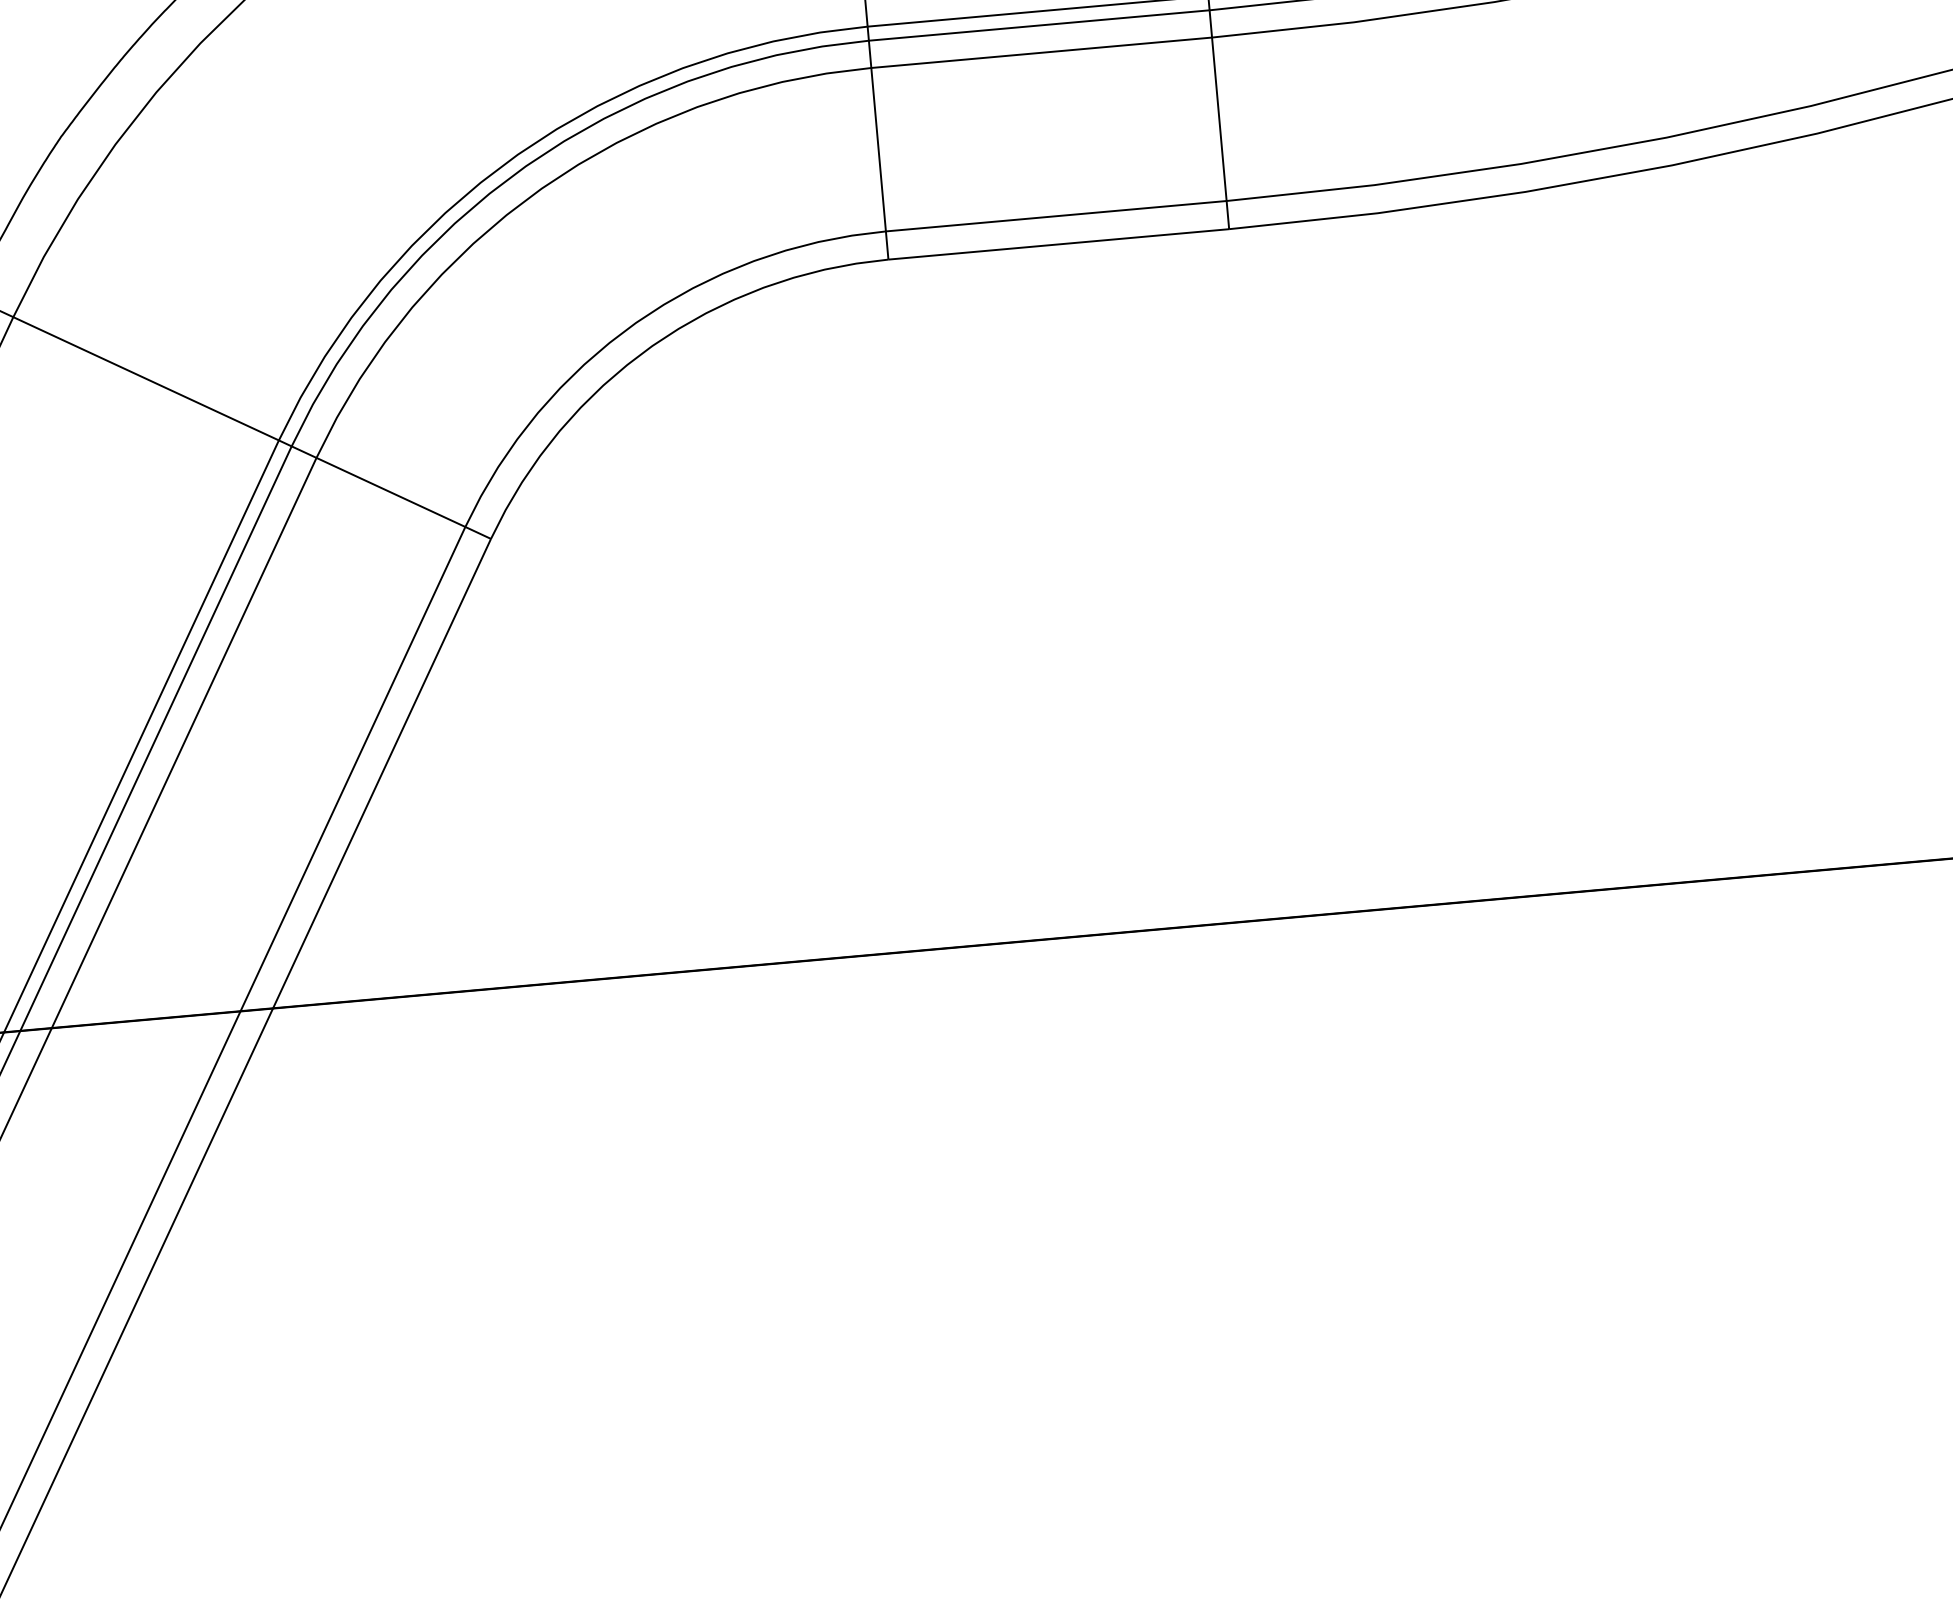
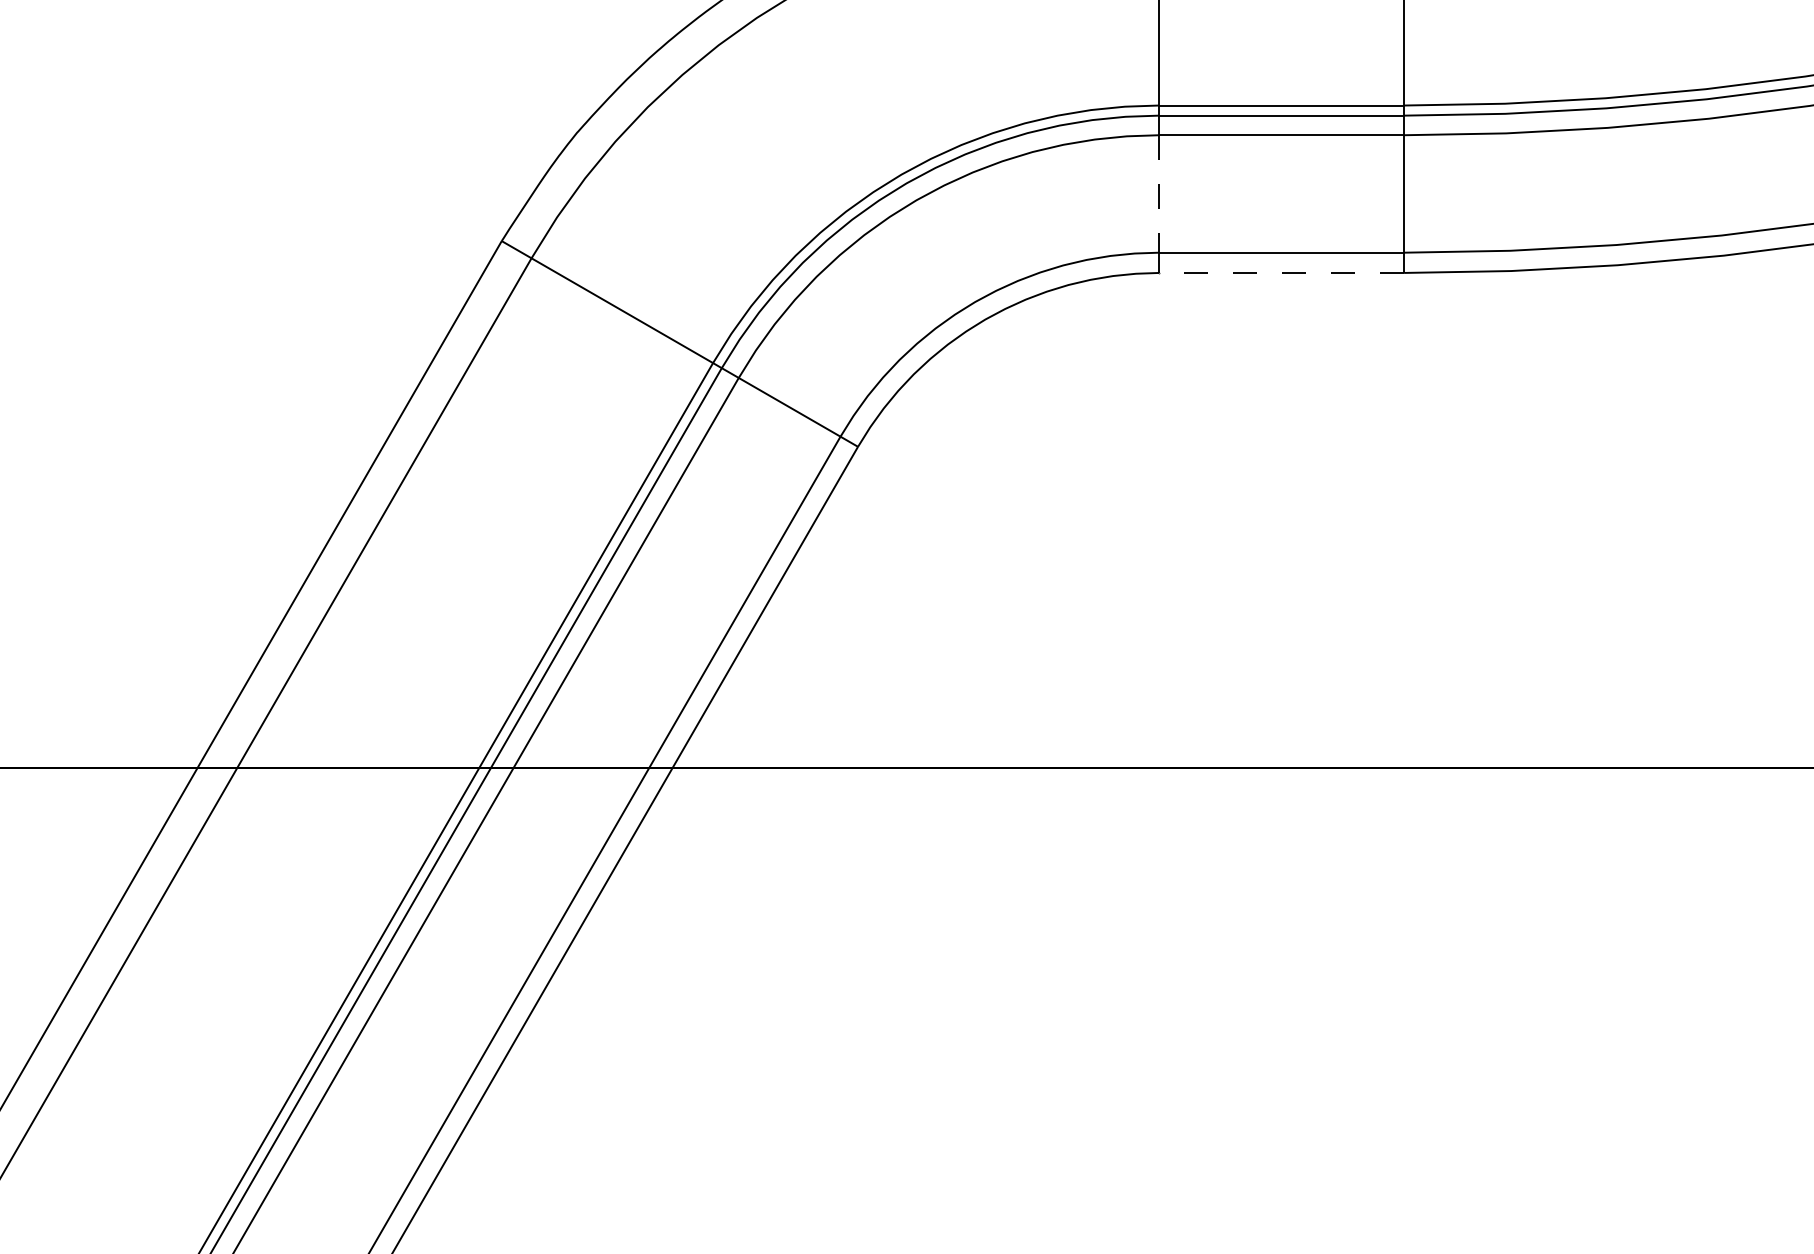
line: (878, 149) -> (1159, 193), solid -> dashed
line: (1058, 243) -> (1281, 272), solid -> dashed

